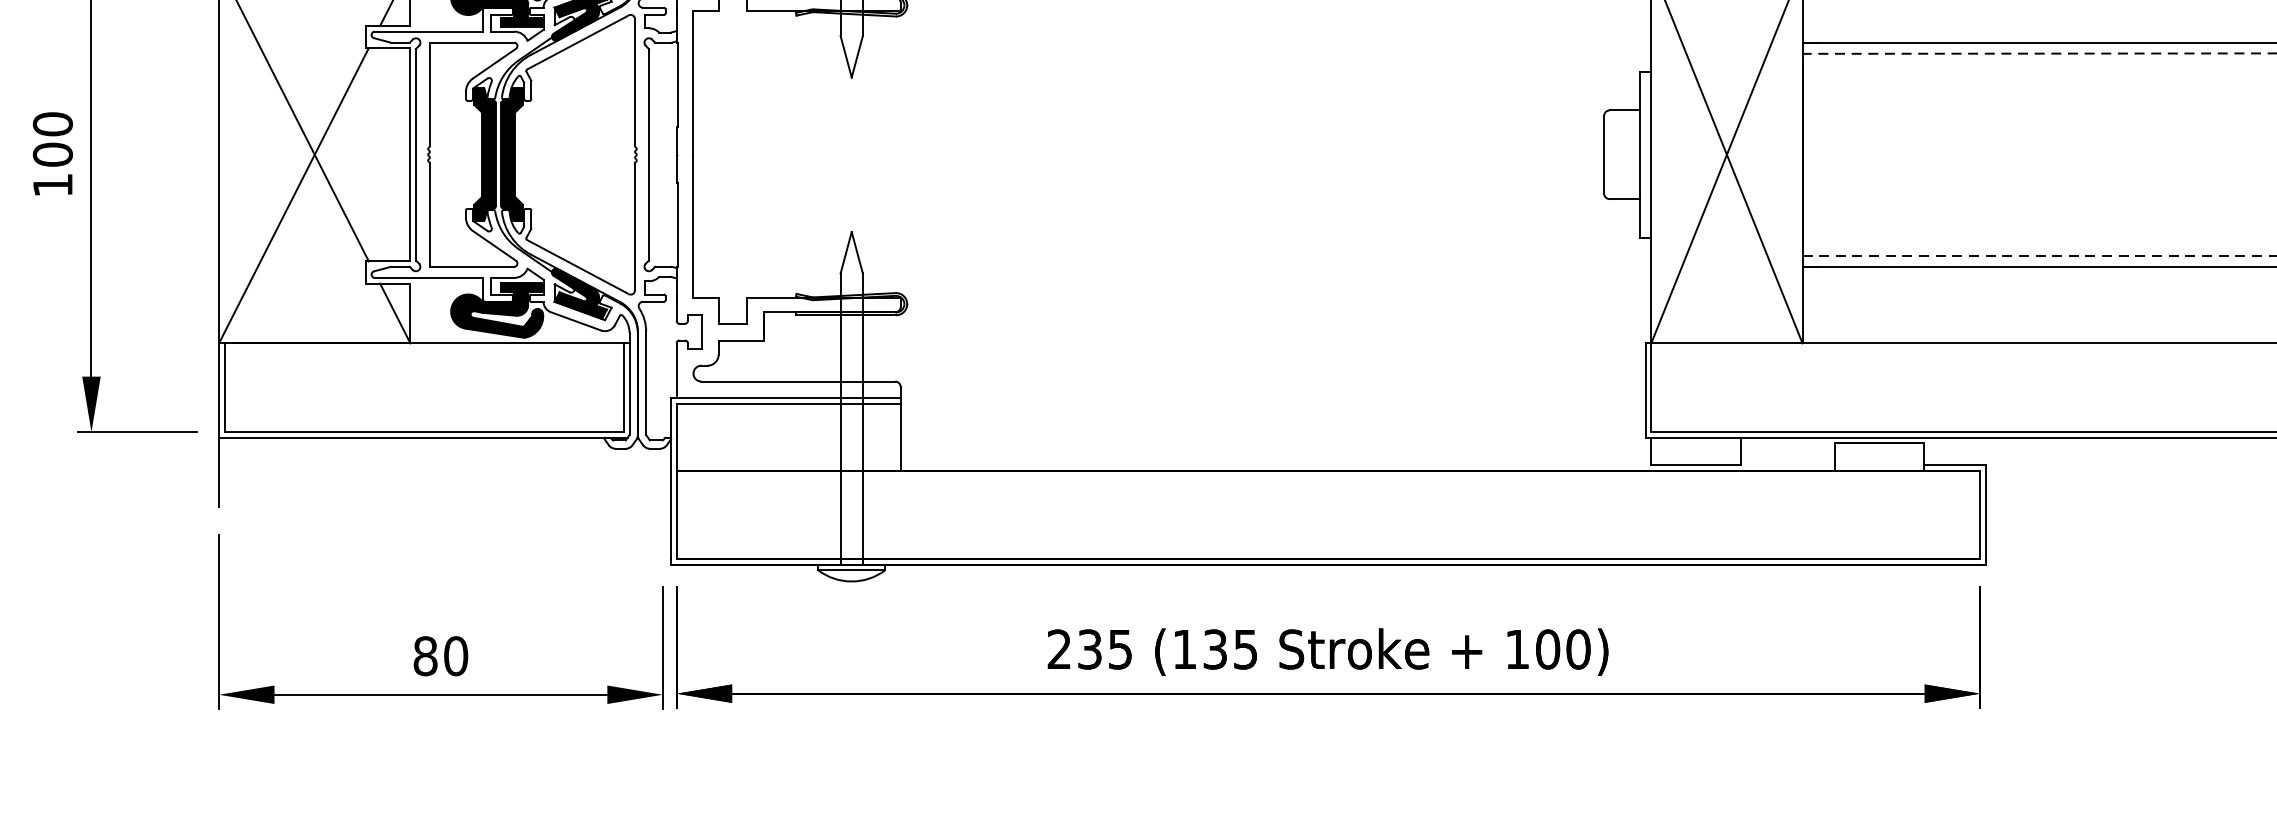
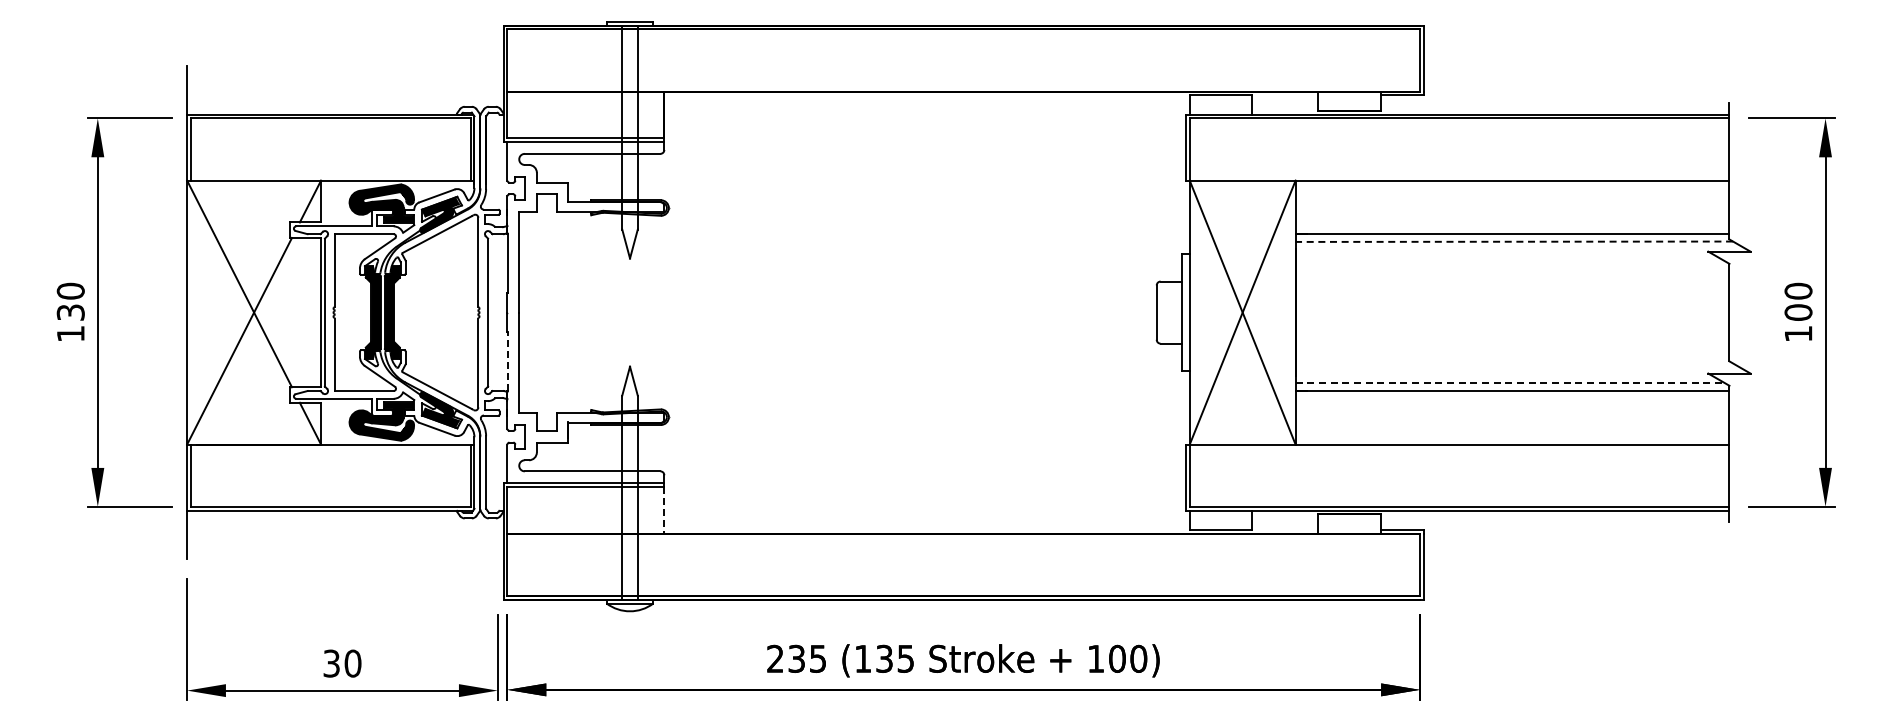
text: (52, 154) -> (70, 312), 100 -> 130
line: (678, 224) -> (508, 361), solid -> dashed
line: (900, 437) -> (664, 510), solid -> dashed
text: (425, 656) -> (331, 663), 80 -> 30

